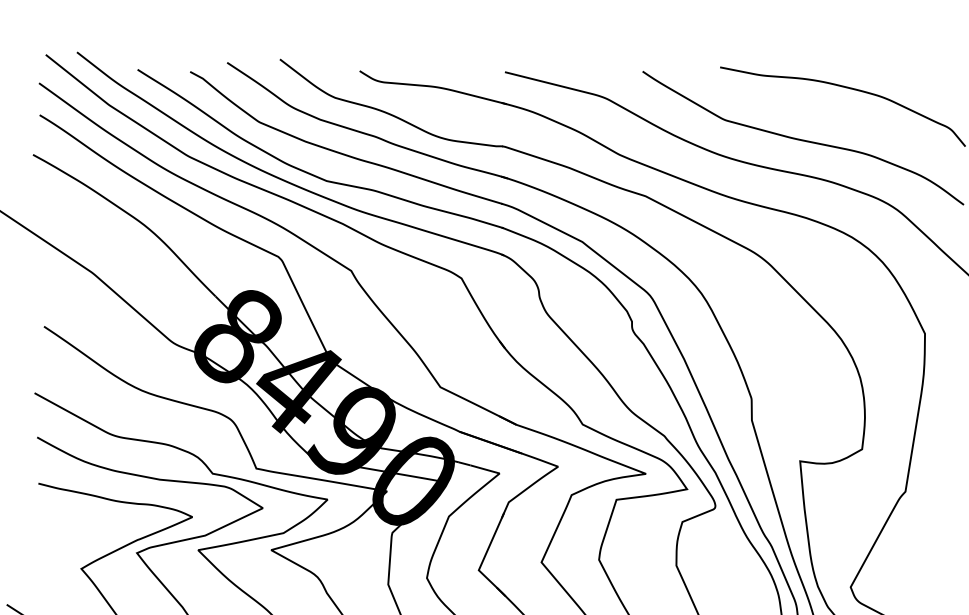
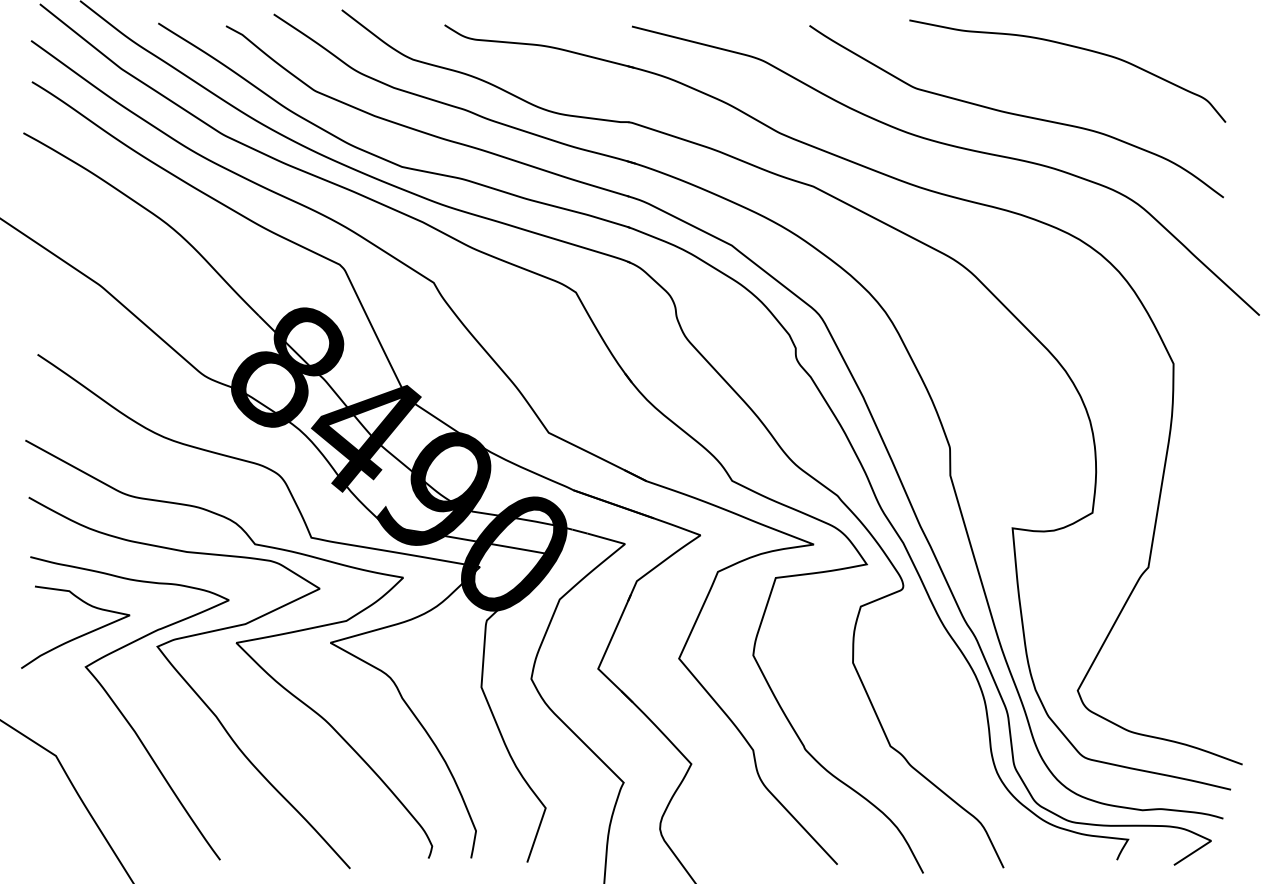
curve: (76, 544) -> (79, 635), added

